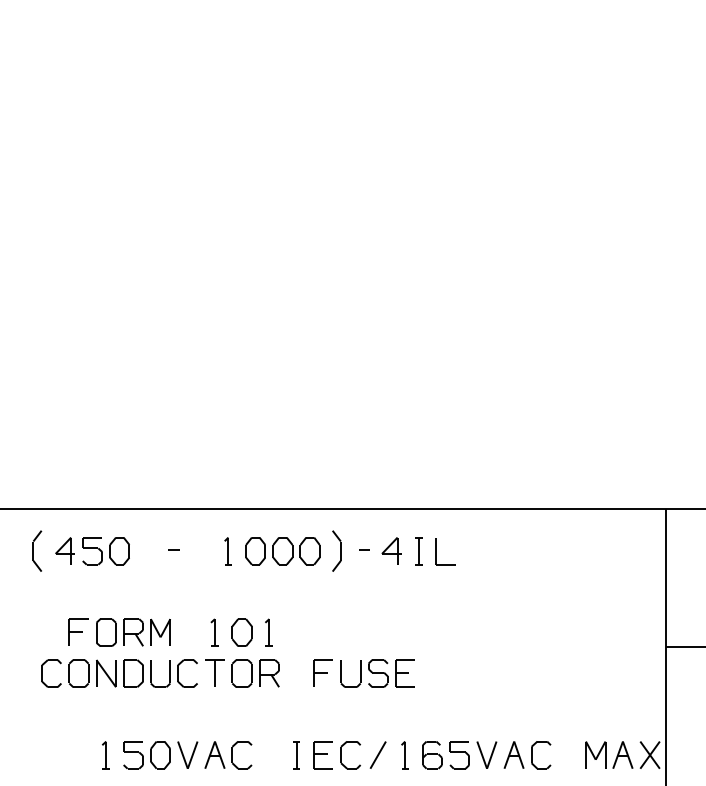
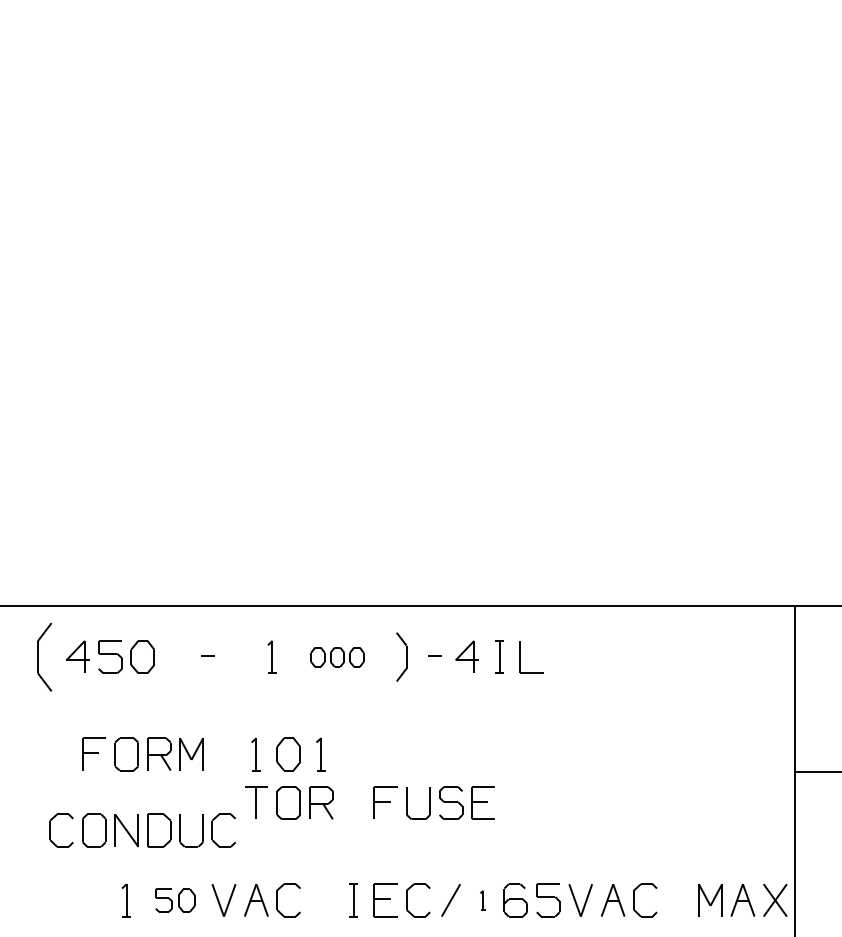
part: (37, 550) -> (44, 656), size x1.4
part: (282, 551) -> (336, 657), size x0.6
part: (119, 673) -> (142, 830), moved
part: (146, 755) -> (174, 900), size x0.7
part: (404, 755) -> (482, 900), size x0.6

